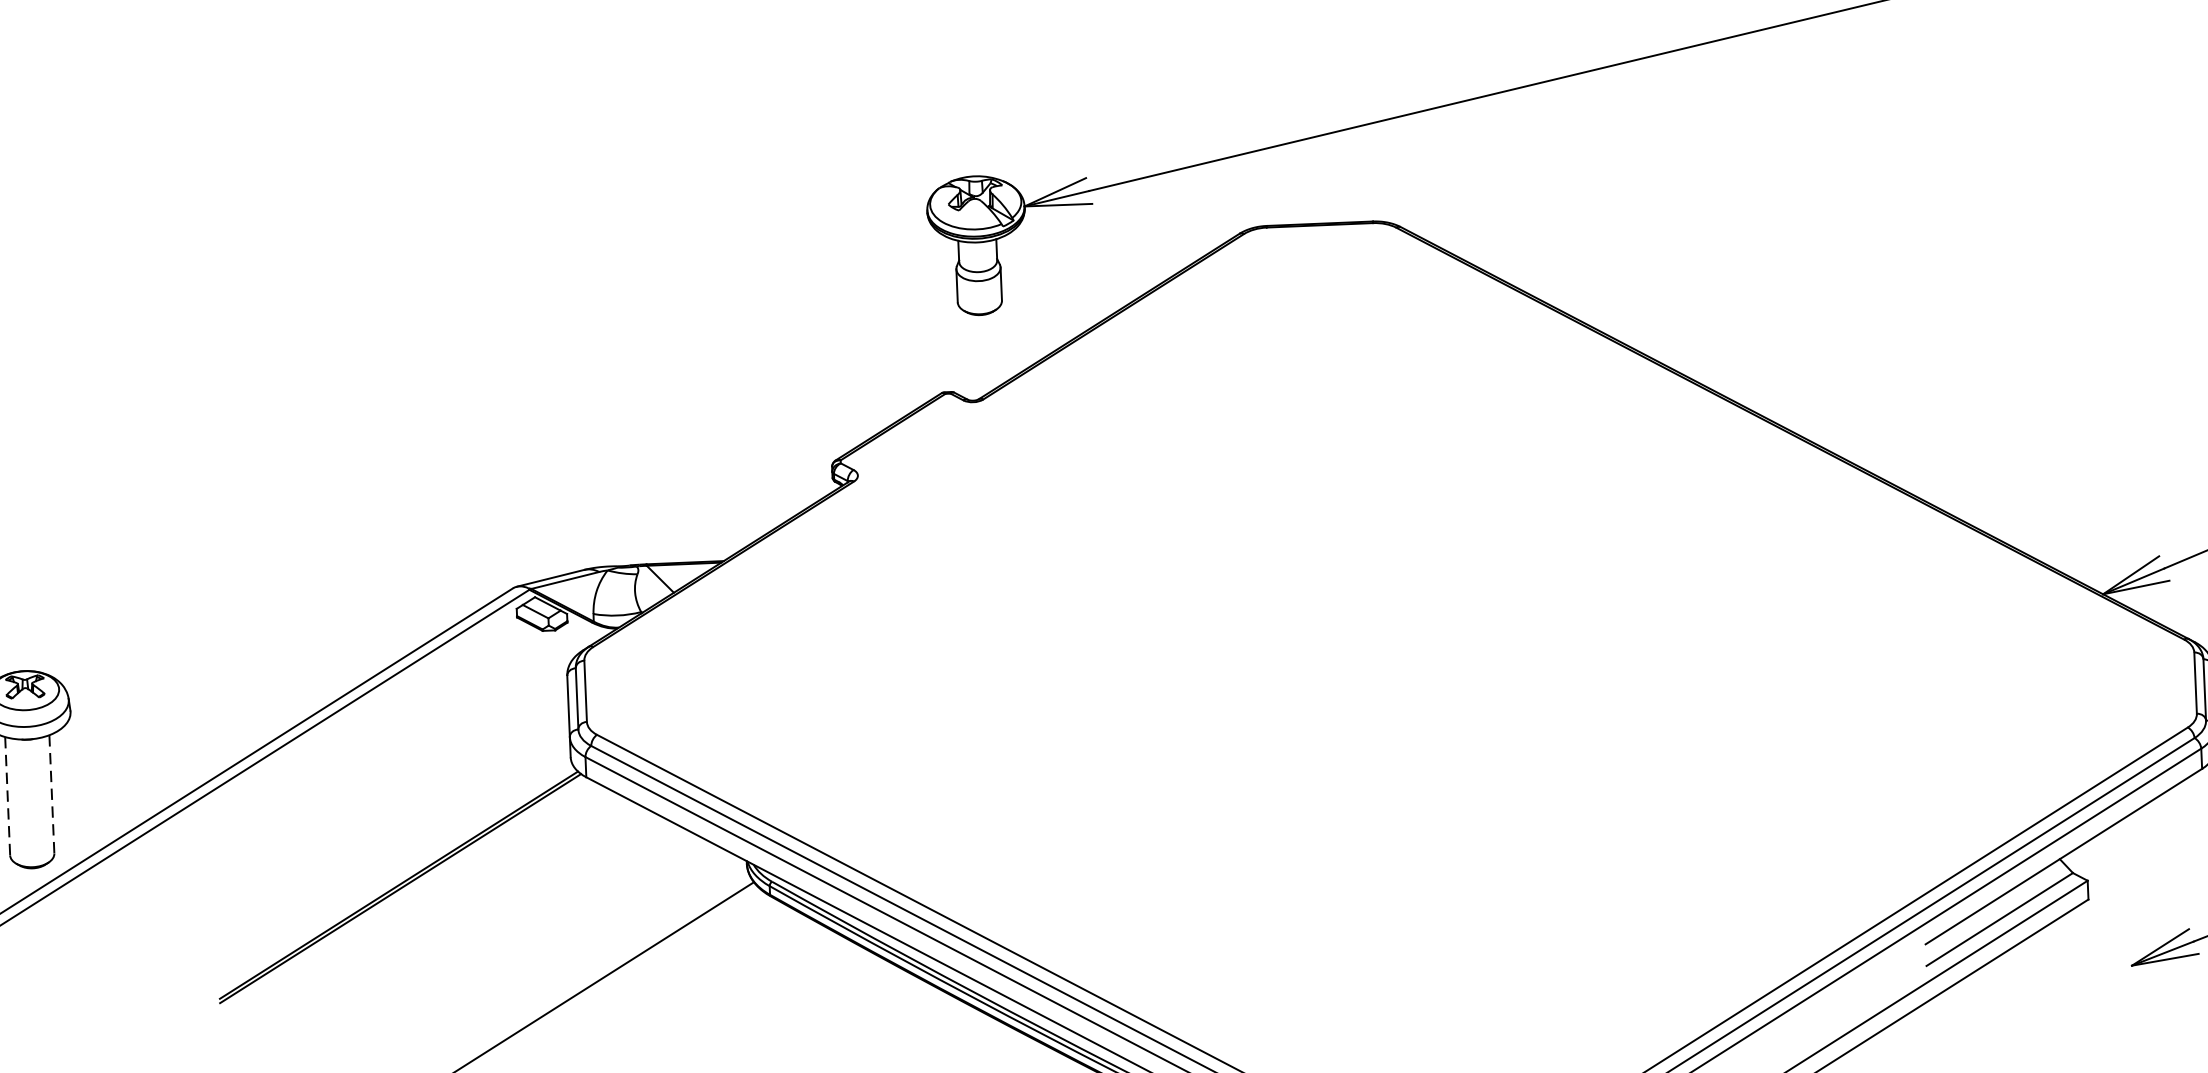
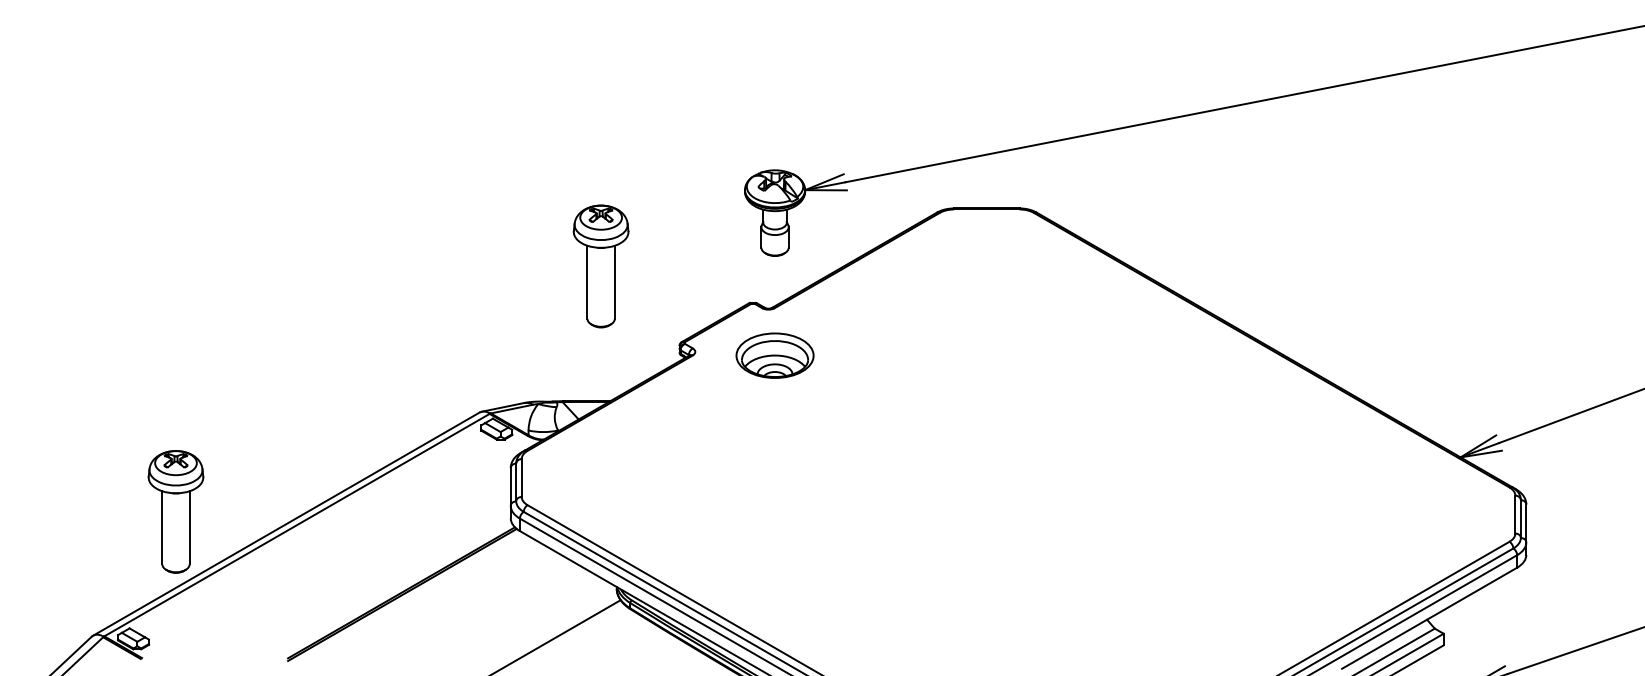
part: (698, 343) -> (600, 266), added
part: (986, 475) -> (774, 355), added
line: (51, 793) -> (189, 527), dashed -> solid
line: (7, 795) -> (162, 527), dashed -> solid

